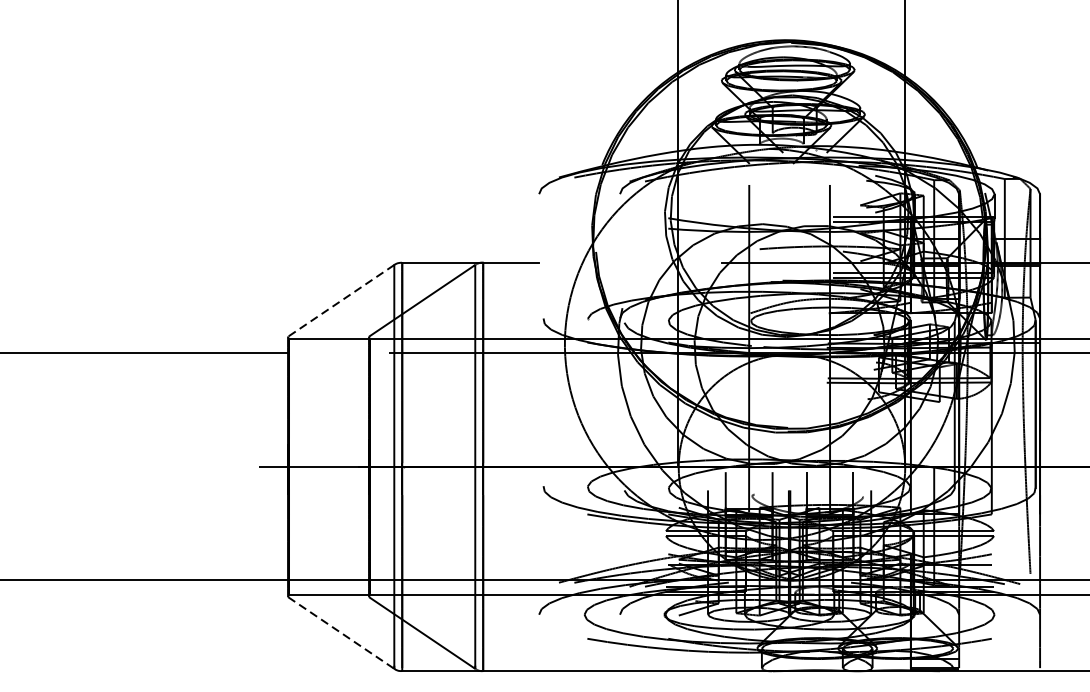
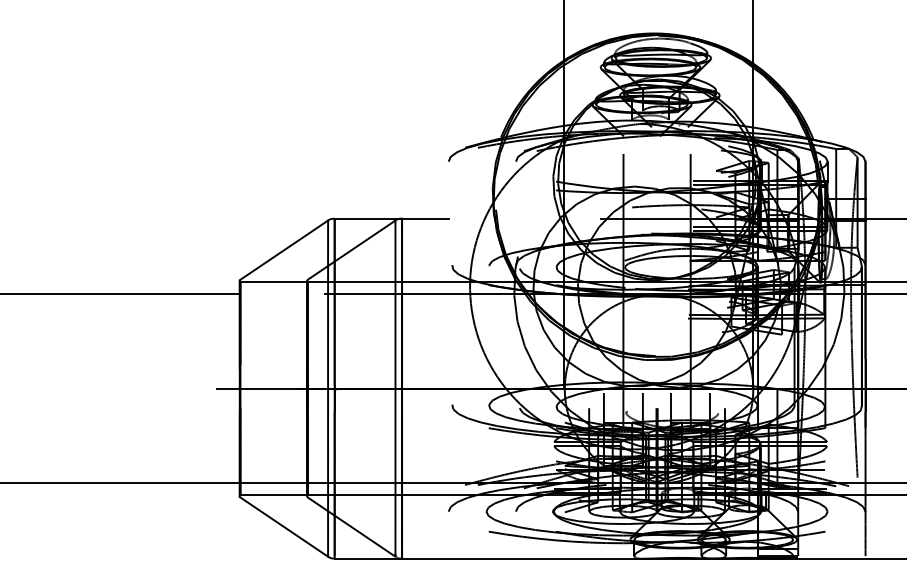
line: (340, 300) -> (283, 250), dashed -> solid
line: (341, 633) -> (284, 527), dashed -> solid

